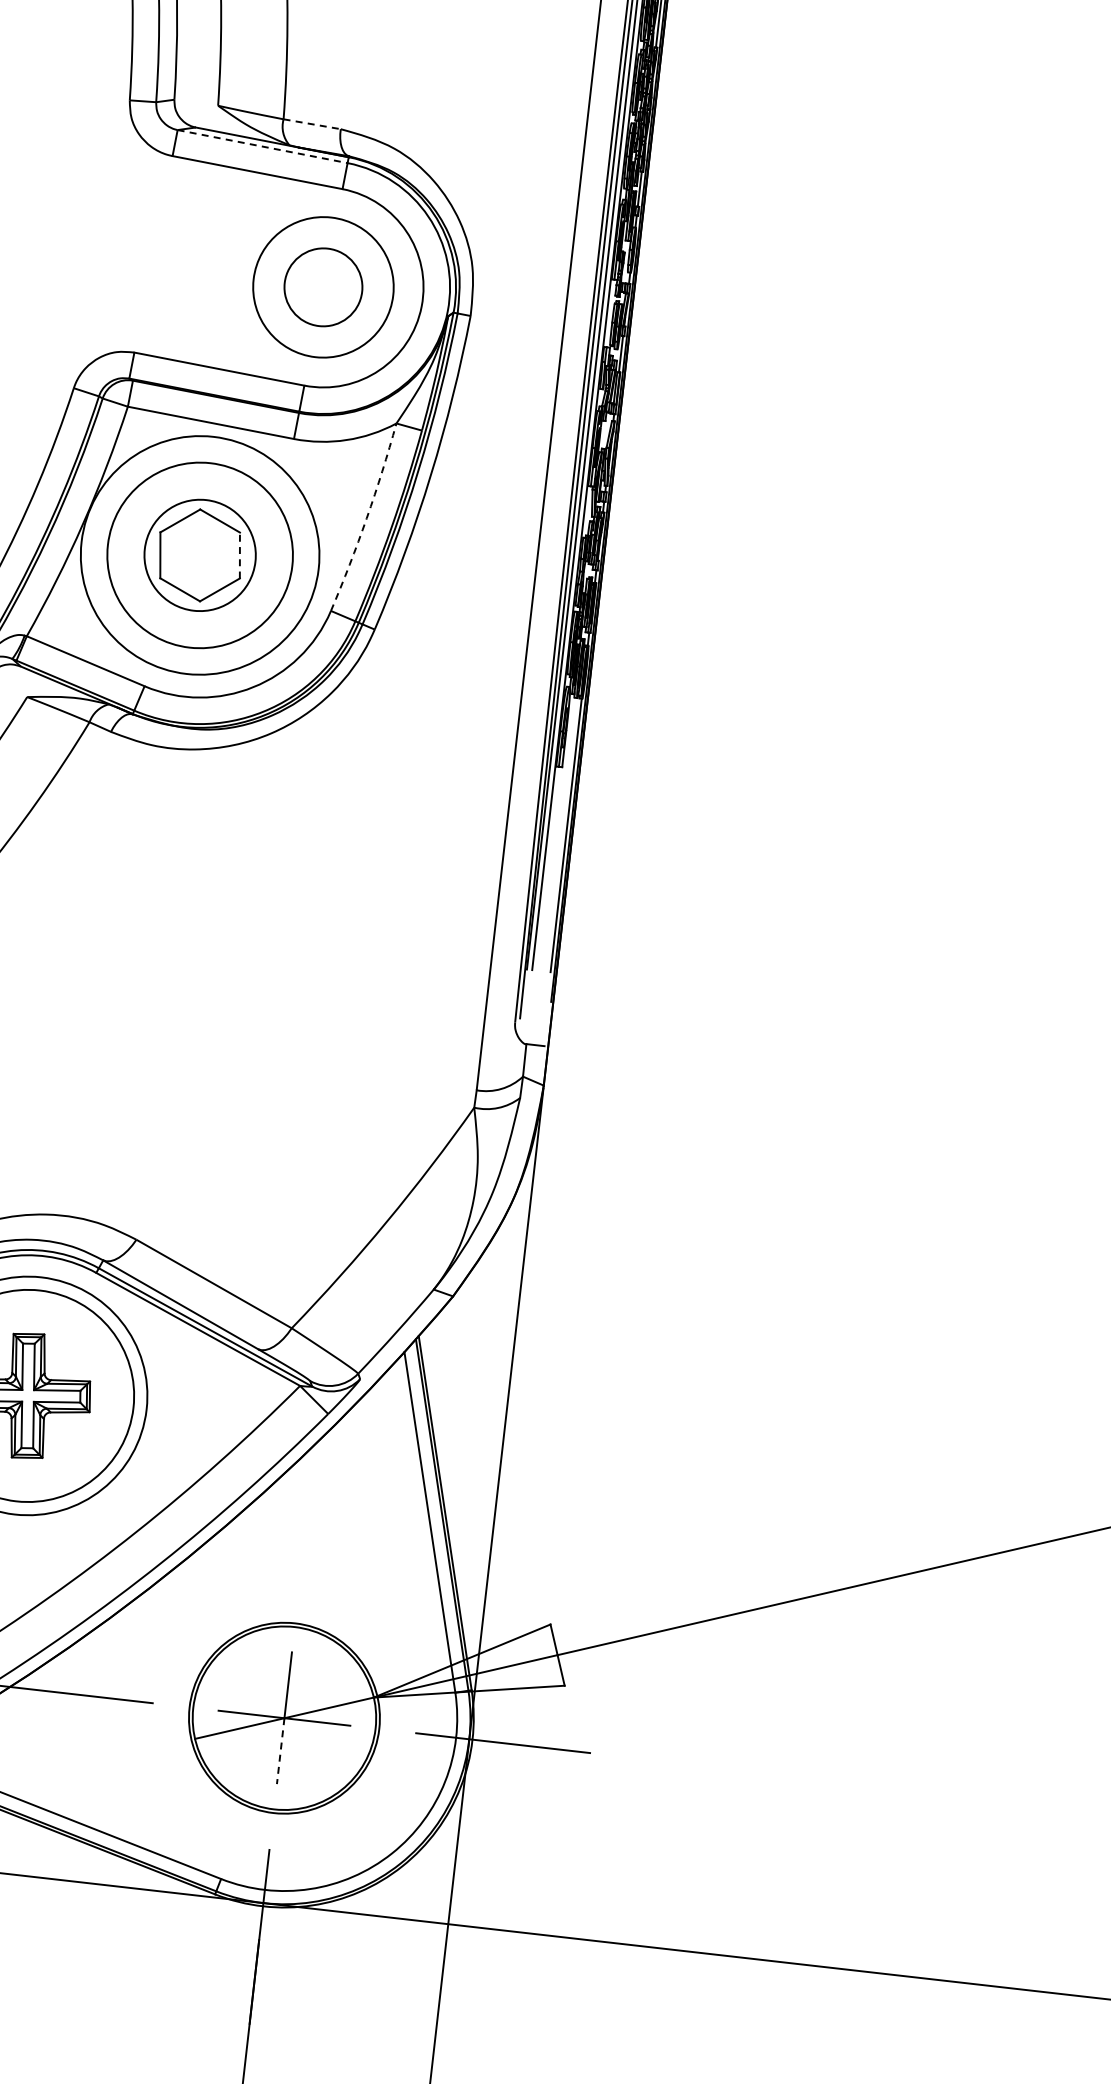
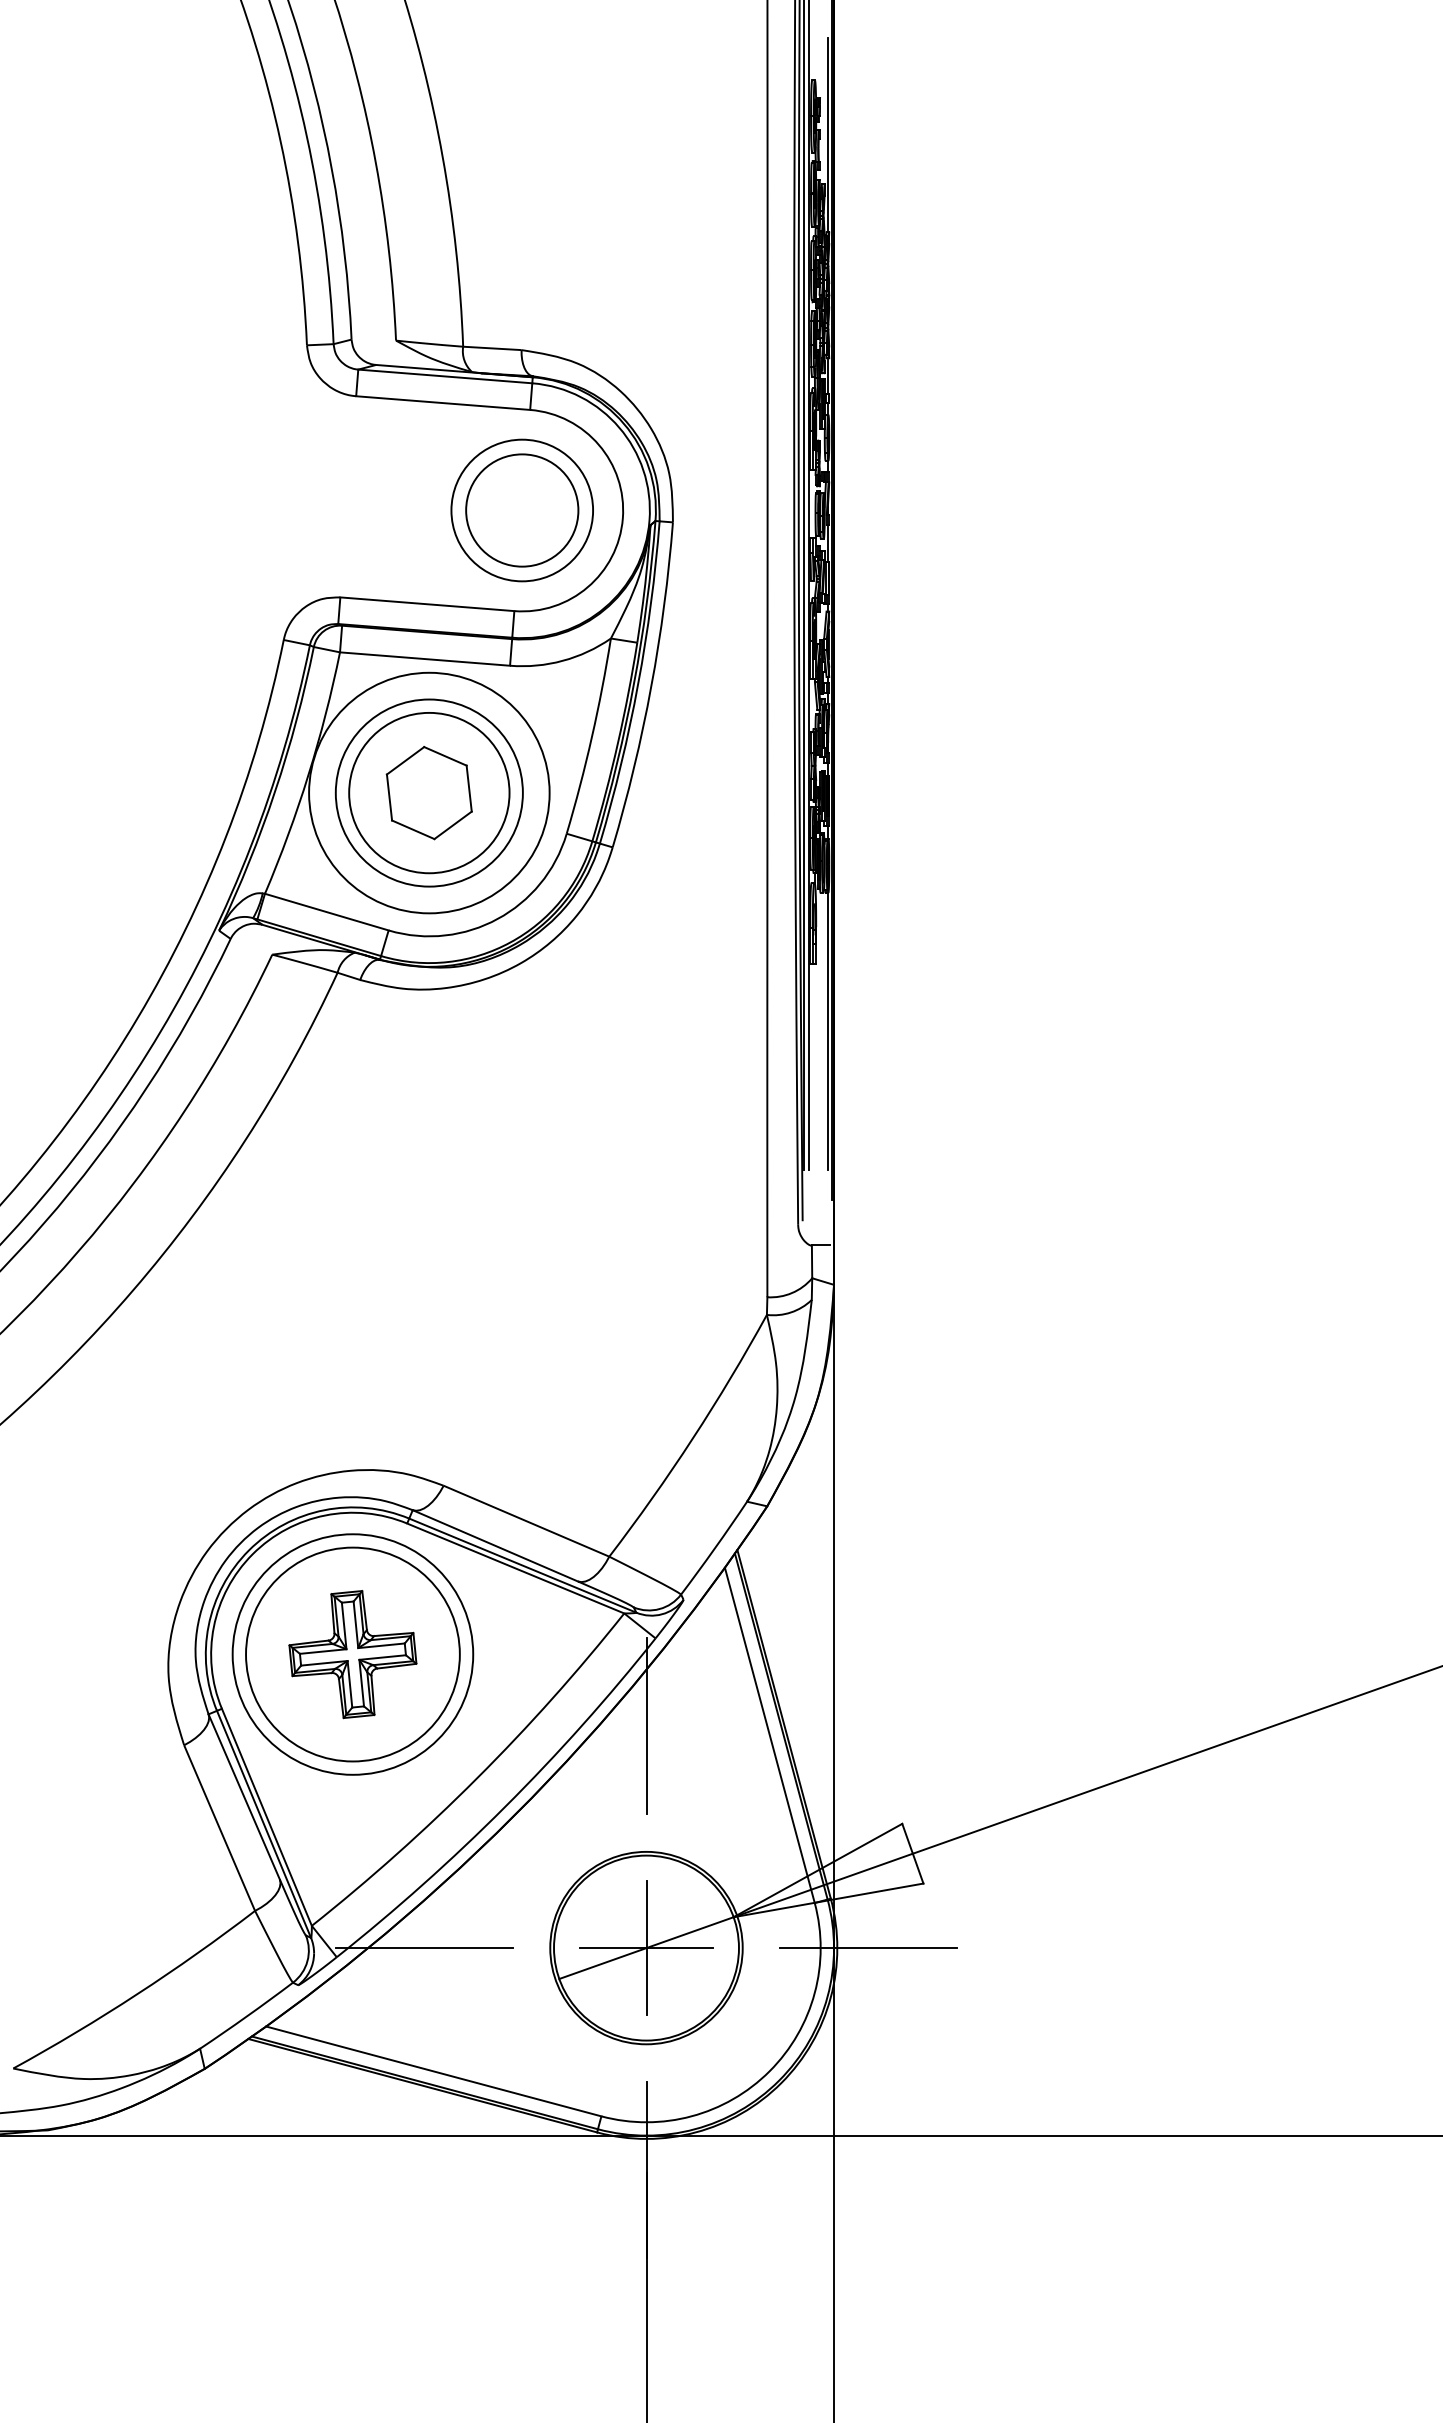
line: (313, 124) -> (493, 348), dashed -> solid
line: (262, 146) -> (445, 376), dashed -> solid
circle: (323, 287) -> (522, 510), size x1.43
arc: (367, 517) -> (592, 736), dashed -> solid
circle: (200, 554) -> (429, 792), size x1.43
line: (240, 555) -> (469, 788), dashed -> solid
line: (309, 1499) -> (646, 1726), added
line: (280, 1752) -> (646, 1982), dashed -> solid

